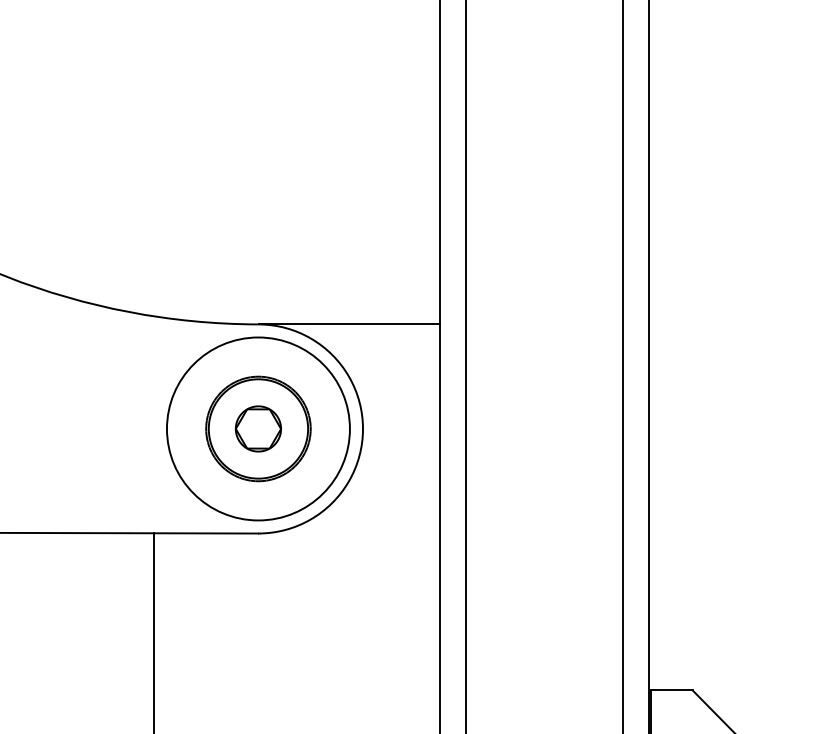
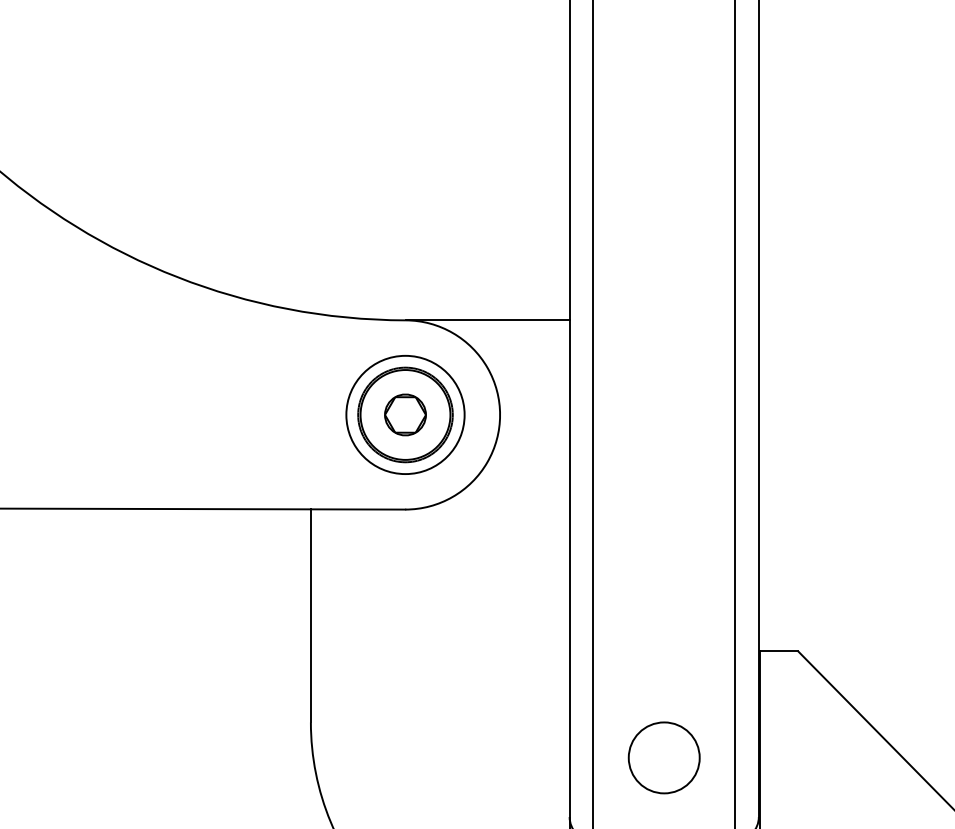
circle: (258, 428) -> (405, 414), size x0.71

